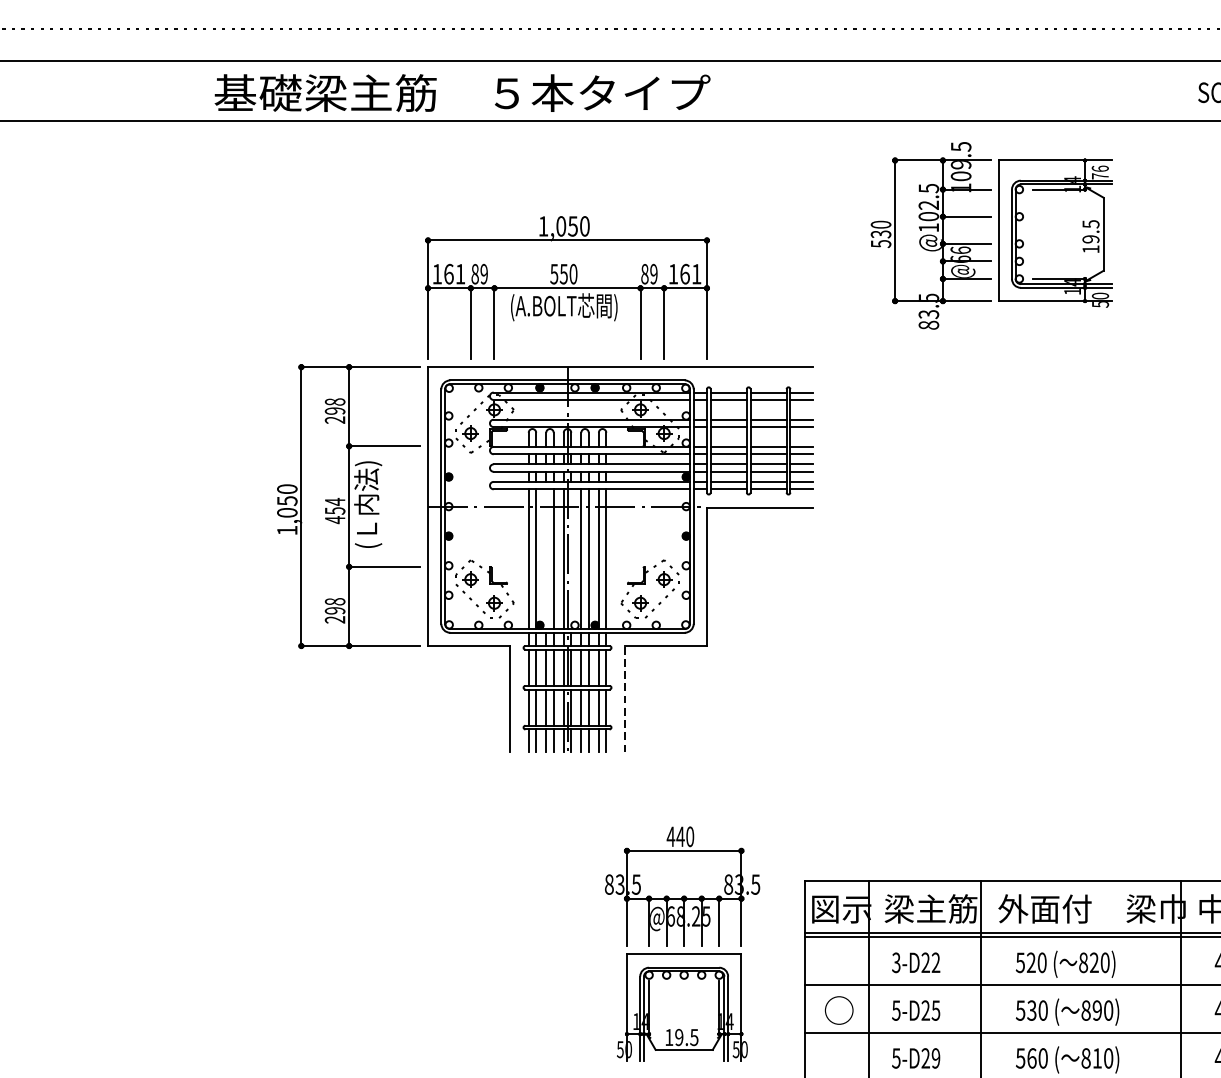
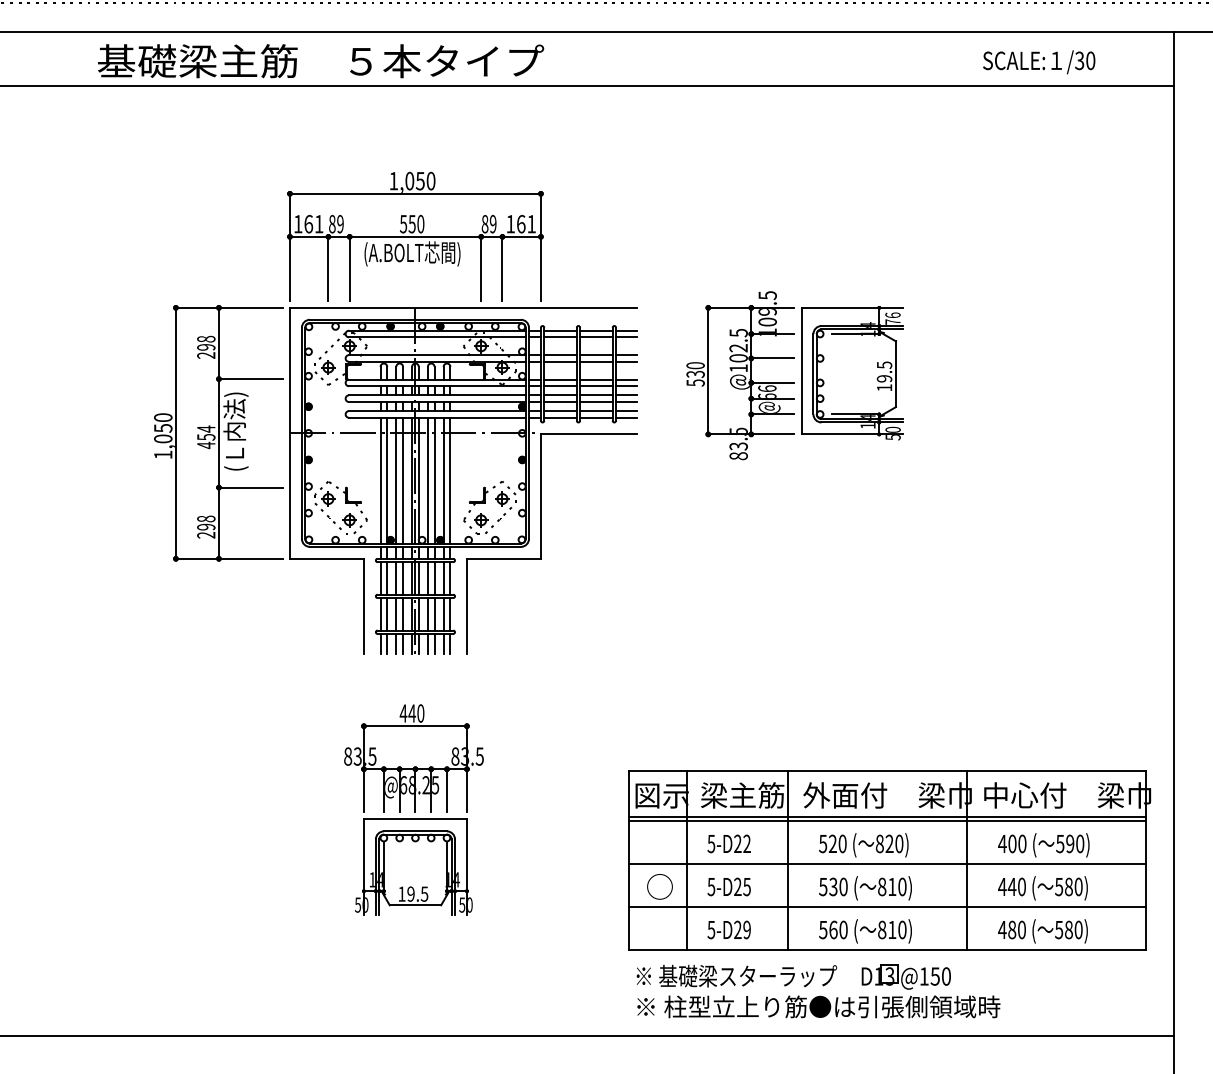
part: (998, 235) -> (801, 375), moved
line: (546, 558) -> (396, 480), added
line: (570, 558) -> (418, 480), added
line: (624, 698) -> (466, 606), dashed -> solid
part: (682, 943) -> (413, 809), moved
text: (896, 962) -> (711, 843), 3-D22 -> 5-D22
text: (1097, 1010) -> (892, 886), 890) -> 810)

